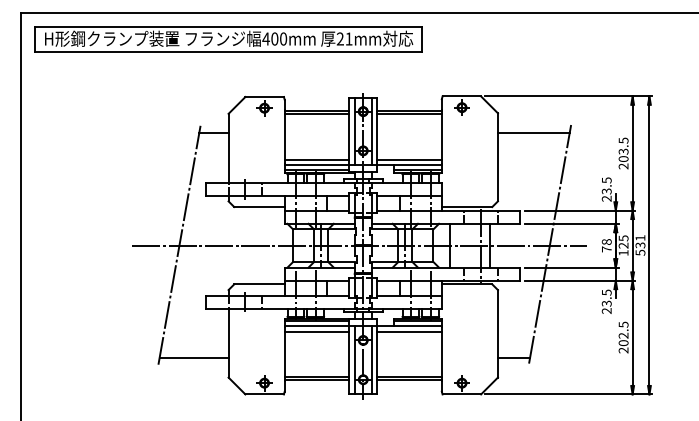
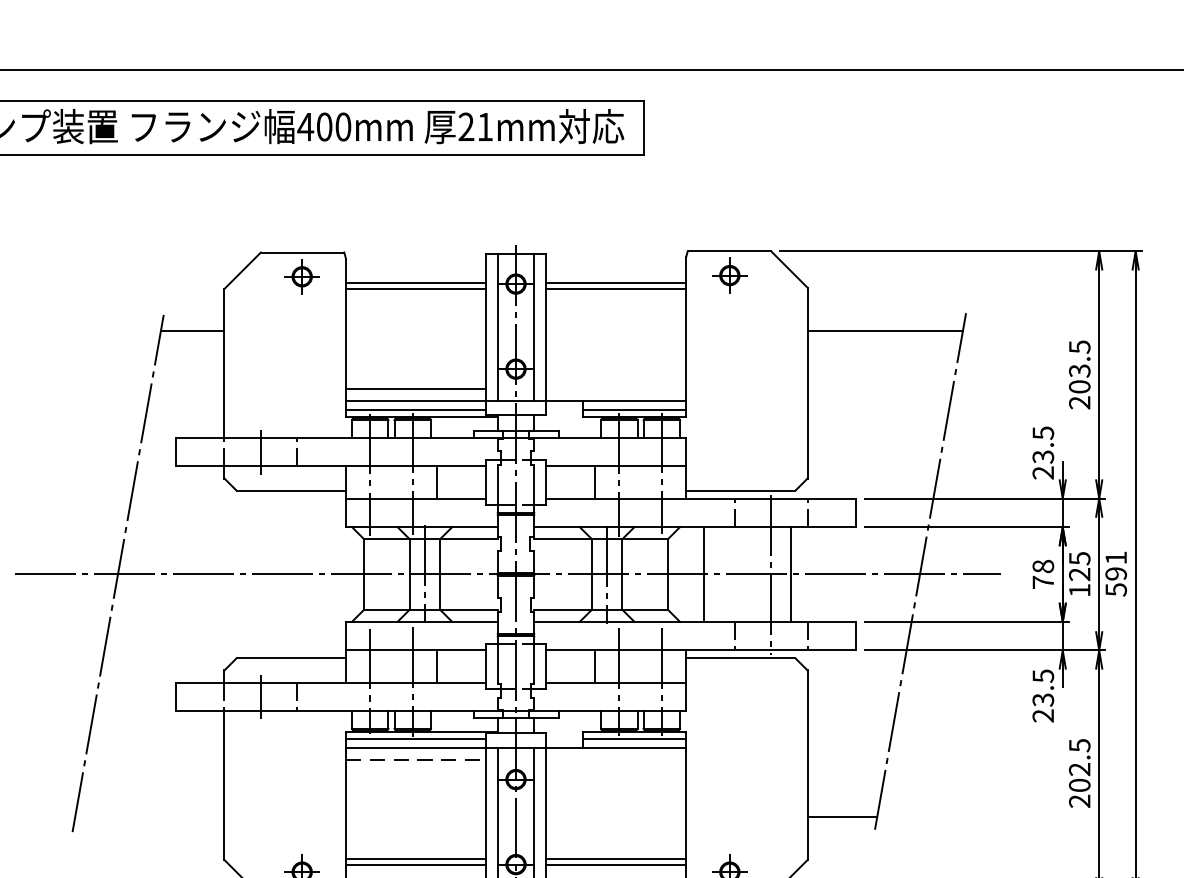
line: (409, 159) -> (616, 387), removed
text: (640, 245) -> (1116, 574), 531 -> 591
line: (317, 331) -> (416, 760), solid -> dashed
line: (409, 331) -> (616, 760), removed
line: (193, 357) -> (148, 816), removed

